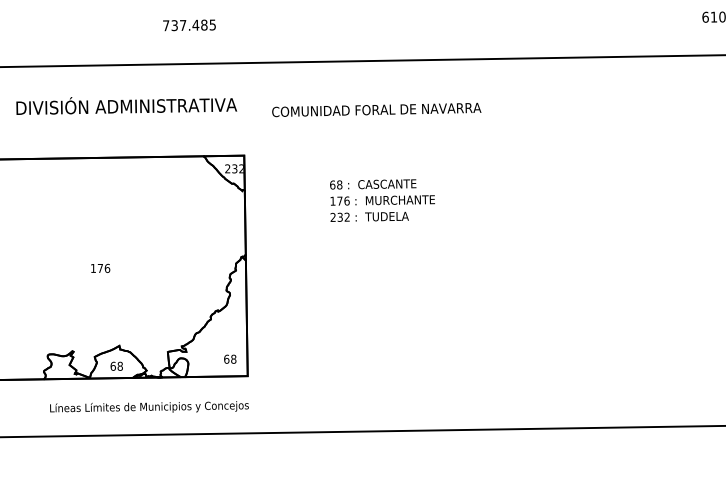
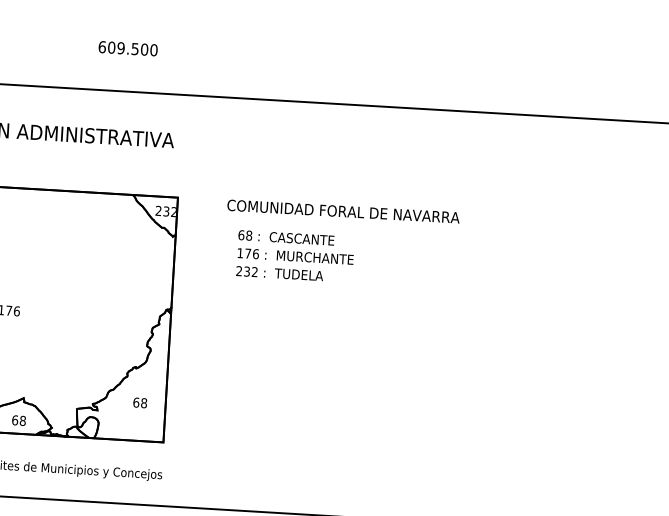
text: (189, 25) -> (128, 48), 737.485 -> 609.500
text: (376, 109) -> (343, 211), moved
text: (382, 200) -> (295, 256), moved
text: (230, 358) -> (140, 402), moved

